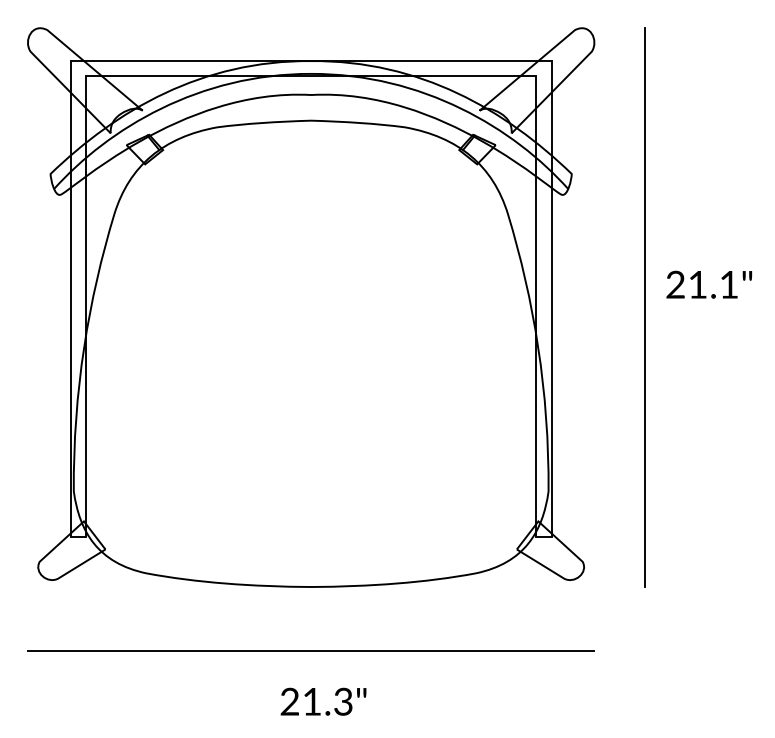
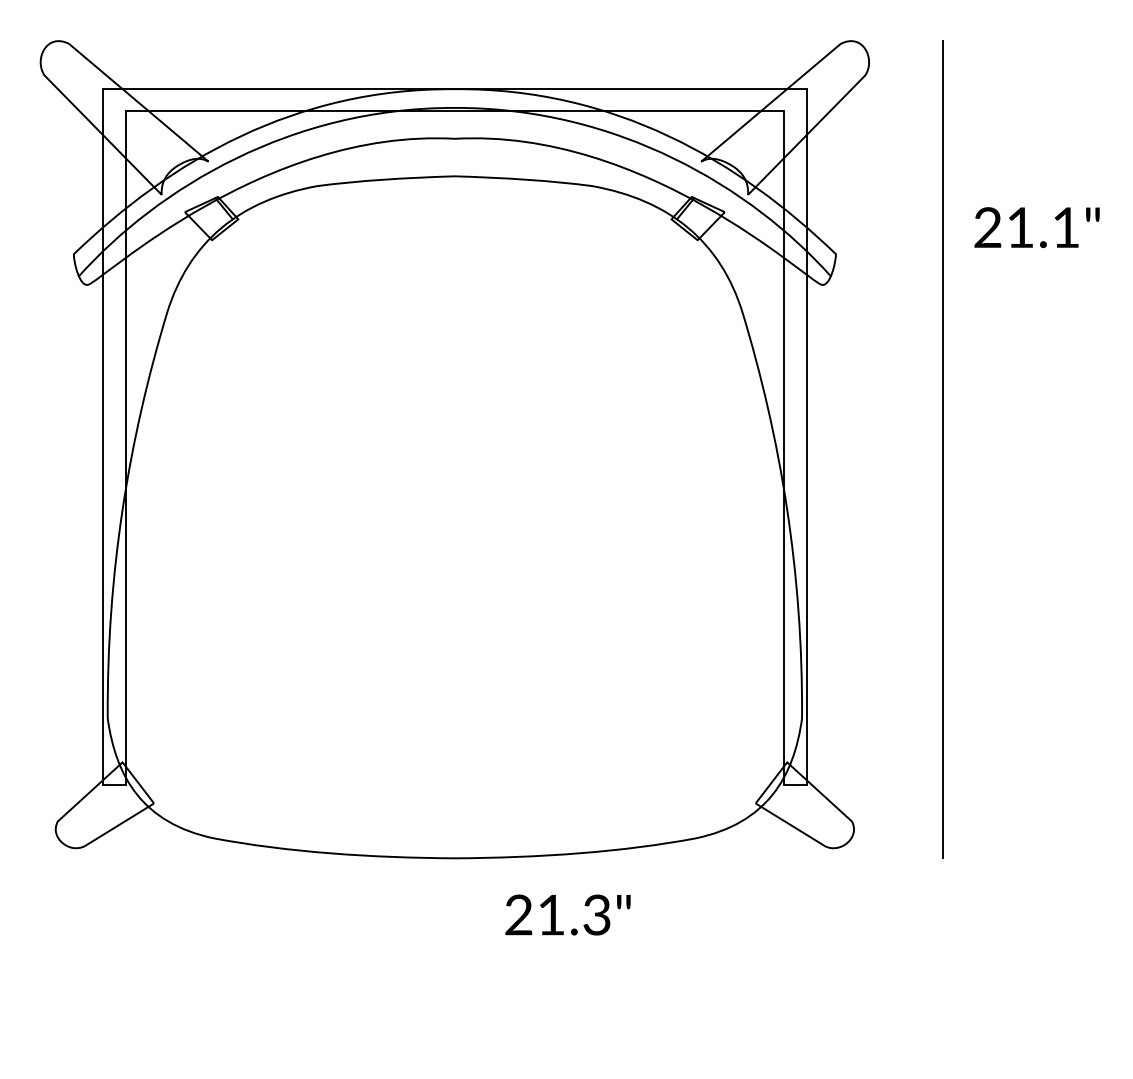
text: (709, 284) -> (1037, 227), moved
line: (310, 651) -> (453, 952), removed
text: (323, 701) -> (567, 914), moved

